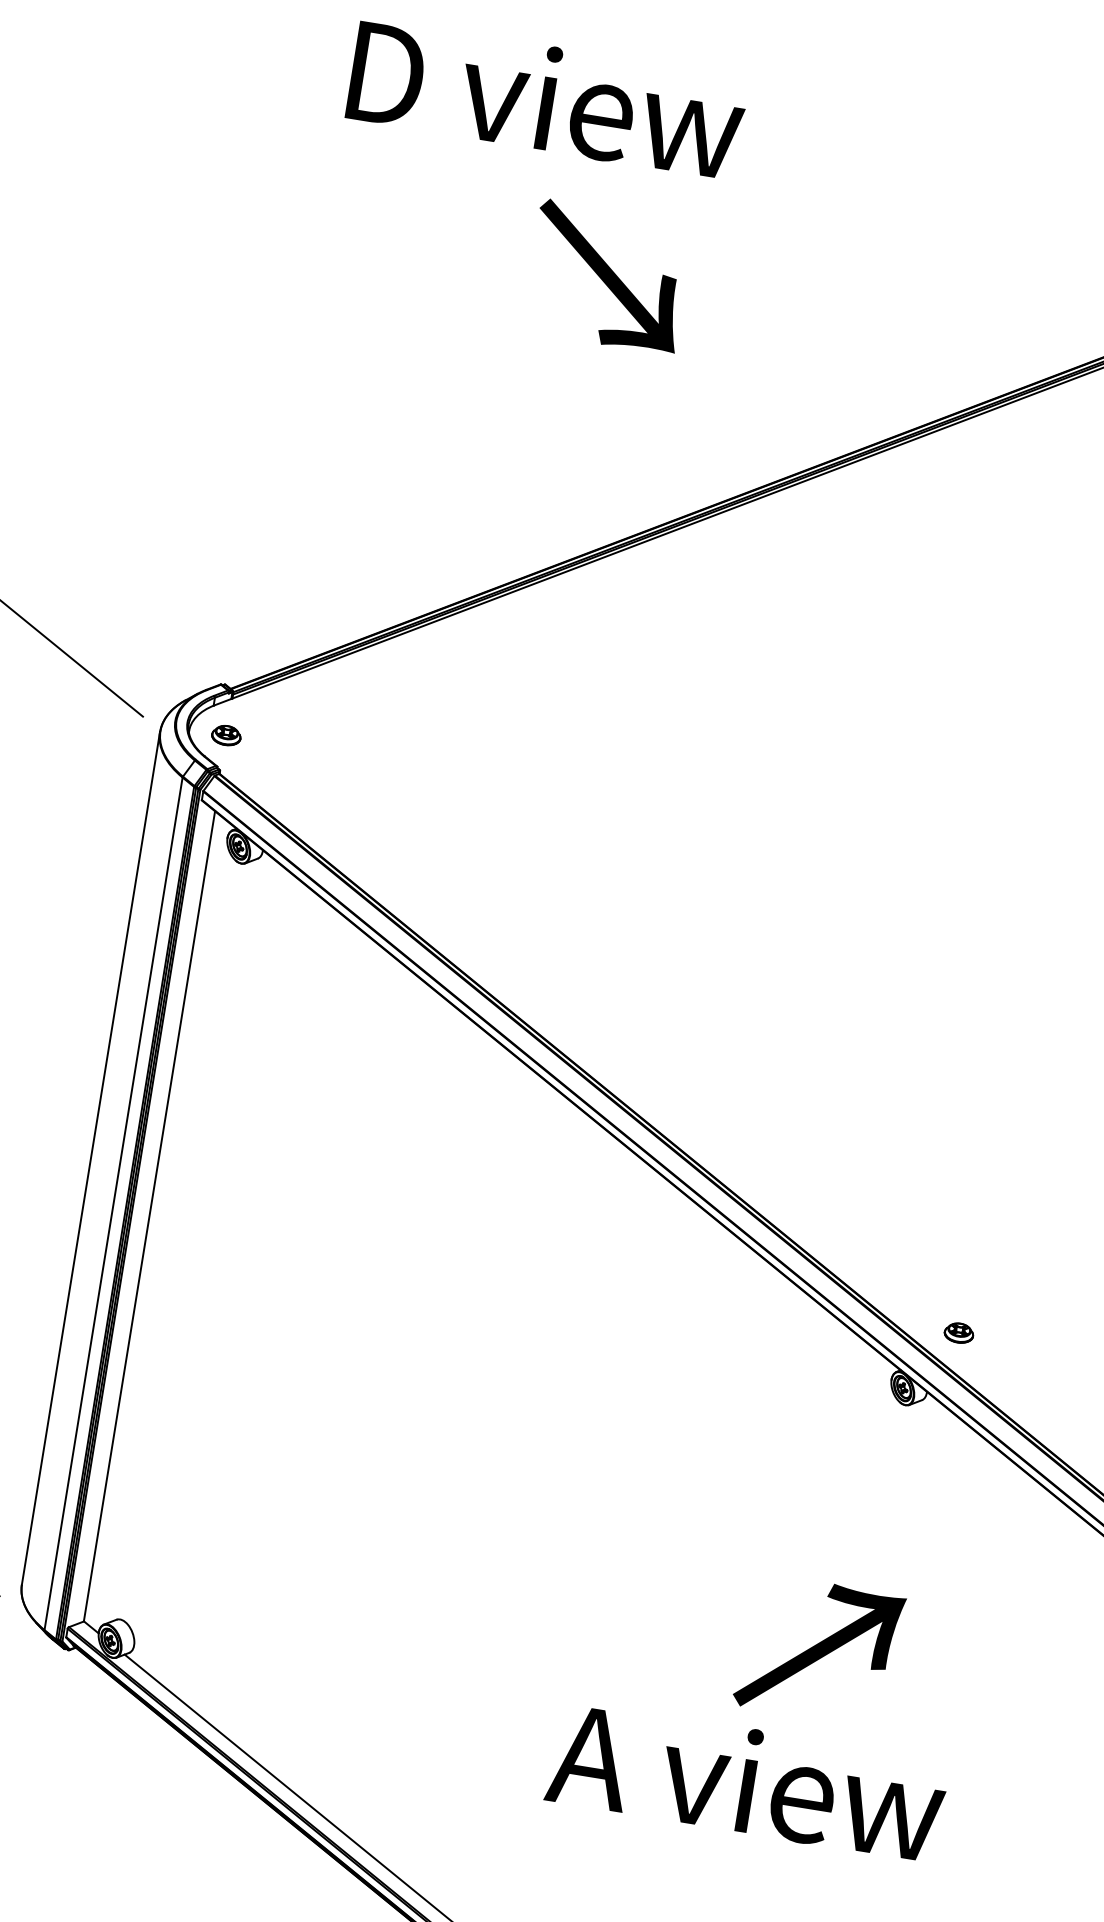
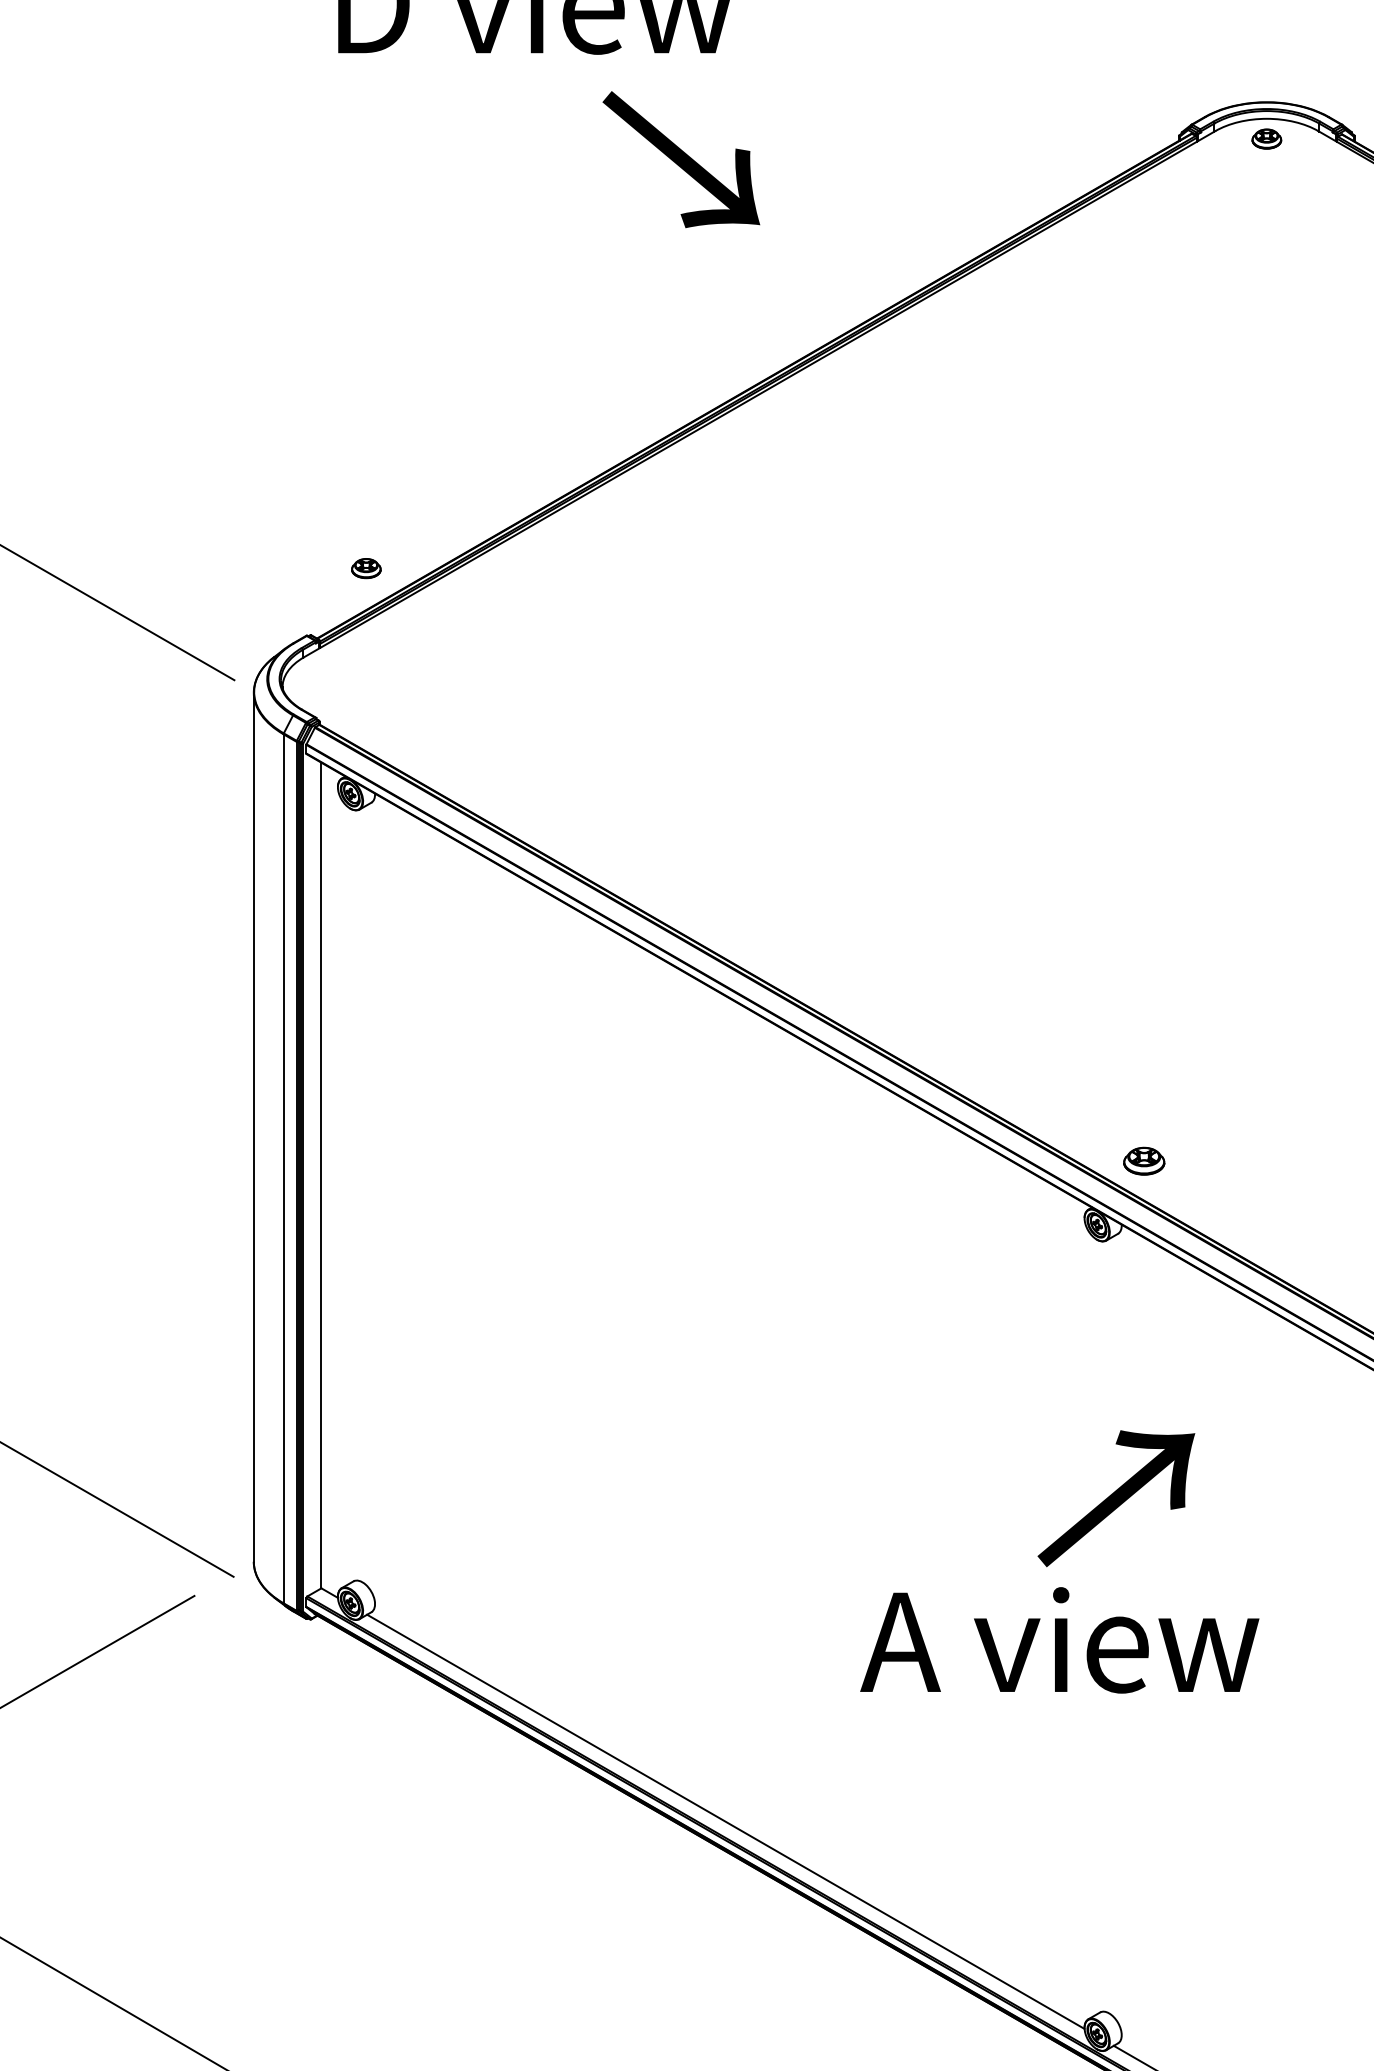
text: (607, 276) -> (681, 159), moved
part: (226, 735) -> (366, 568), moved
part: (958, 1332) -> (1143, 1160), size x1.4
text: (819, 1650) -> (1116, 1498), moved
text: (746, 1781) -> (1059, 1640), moved

